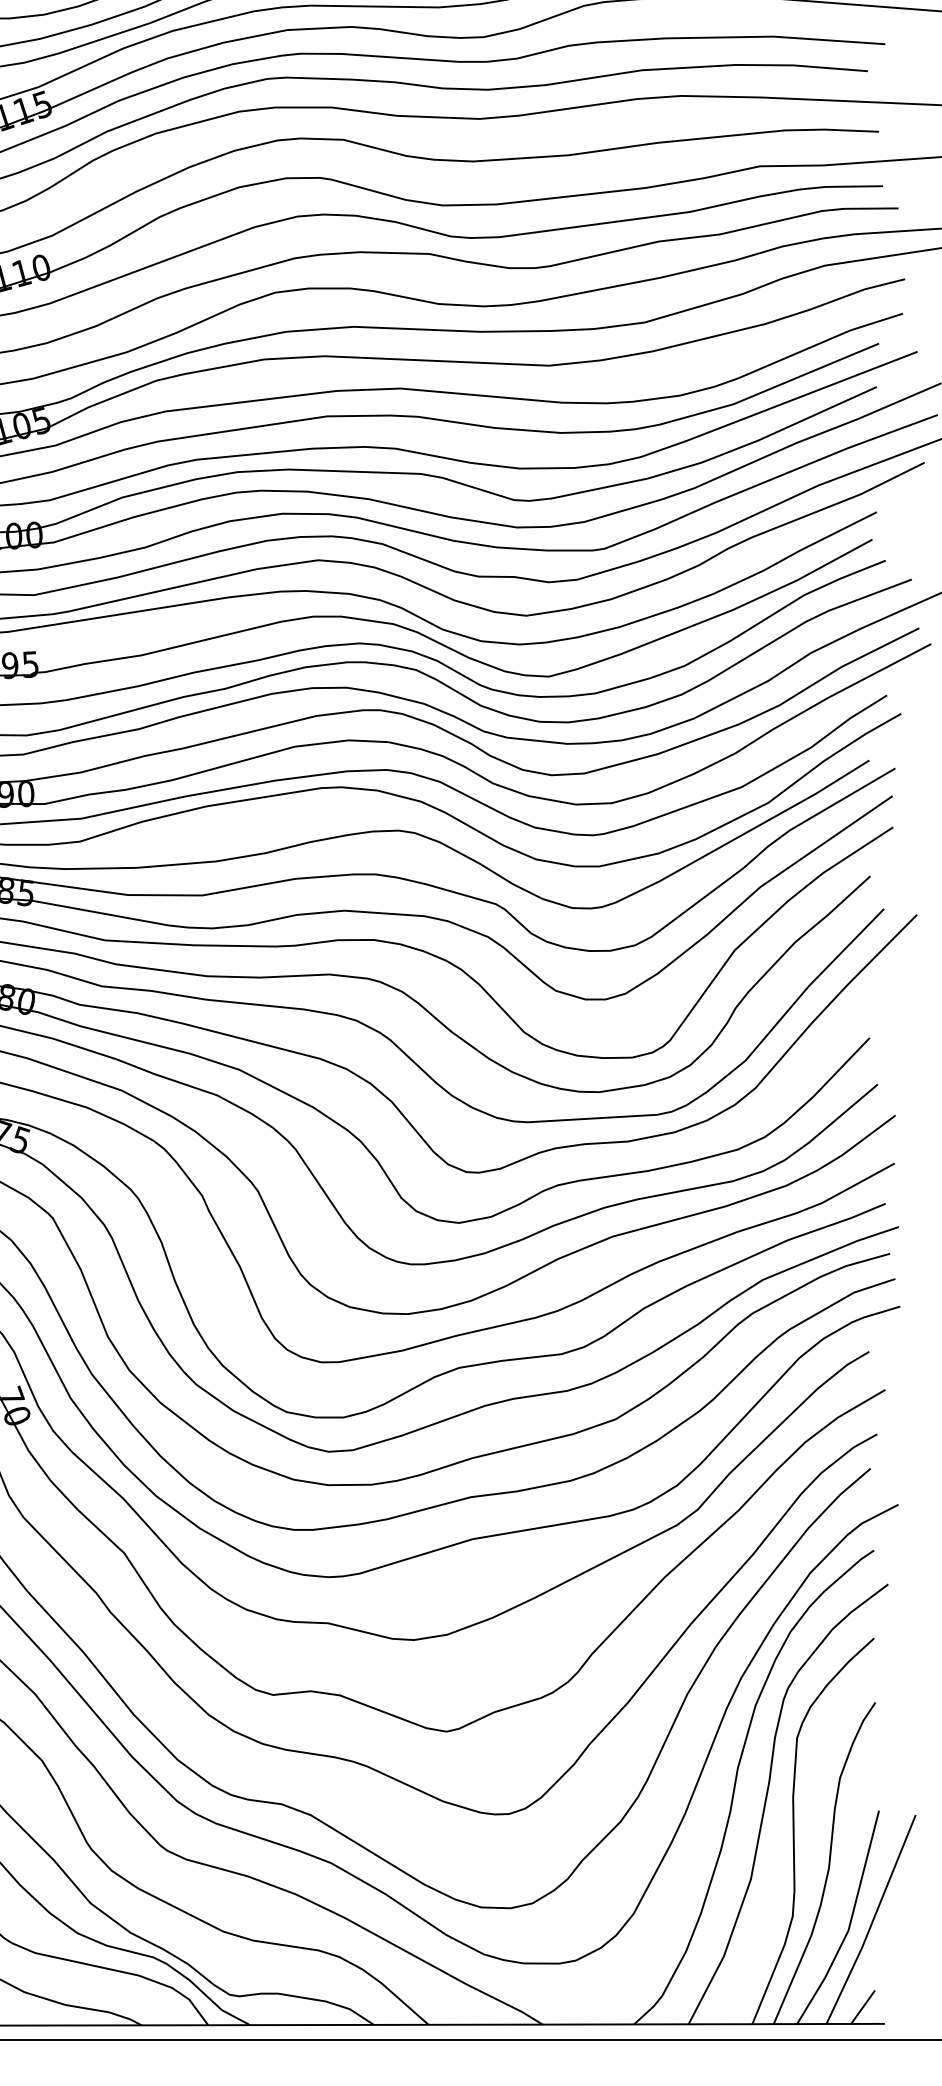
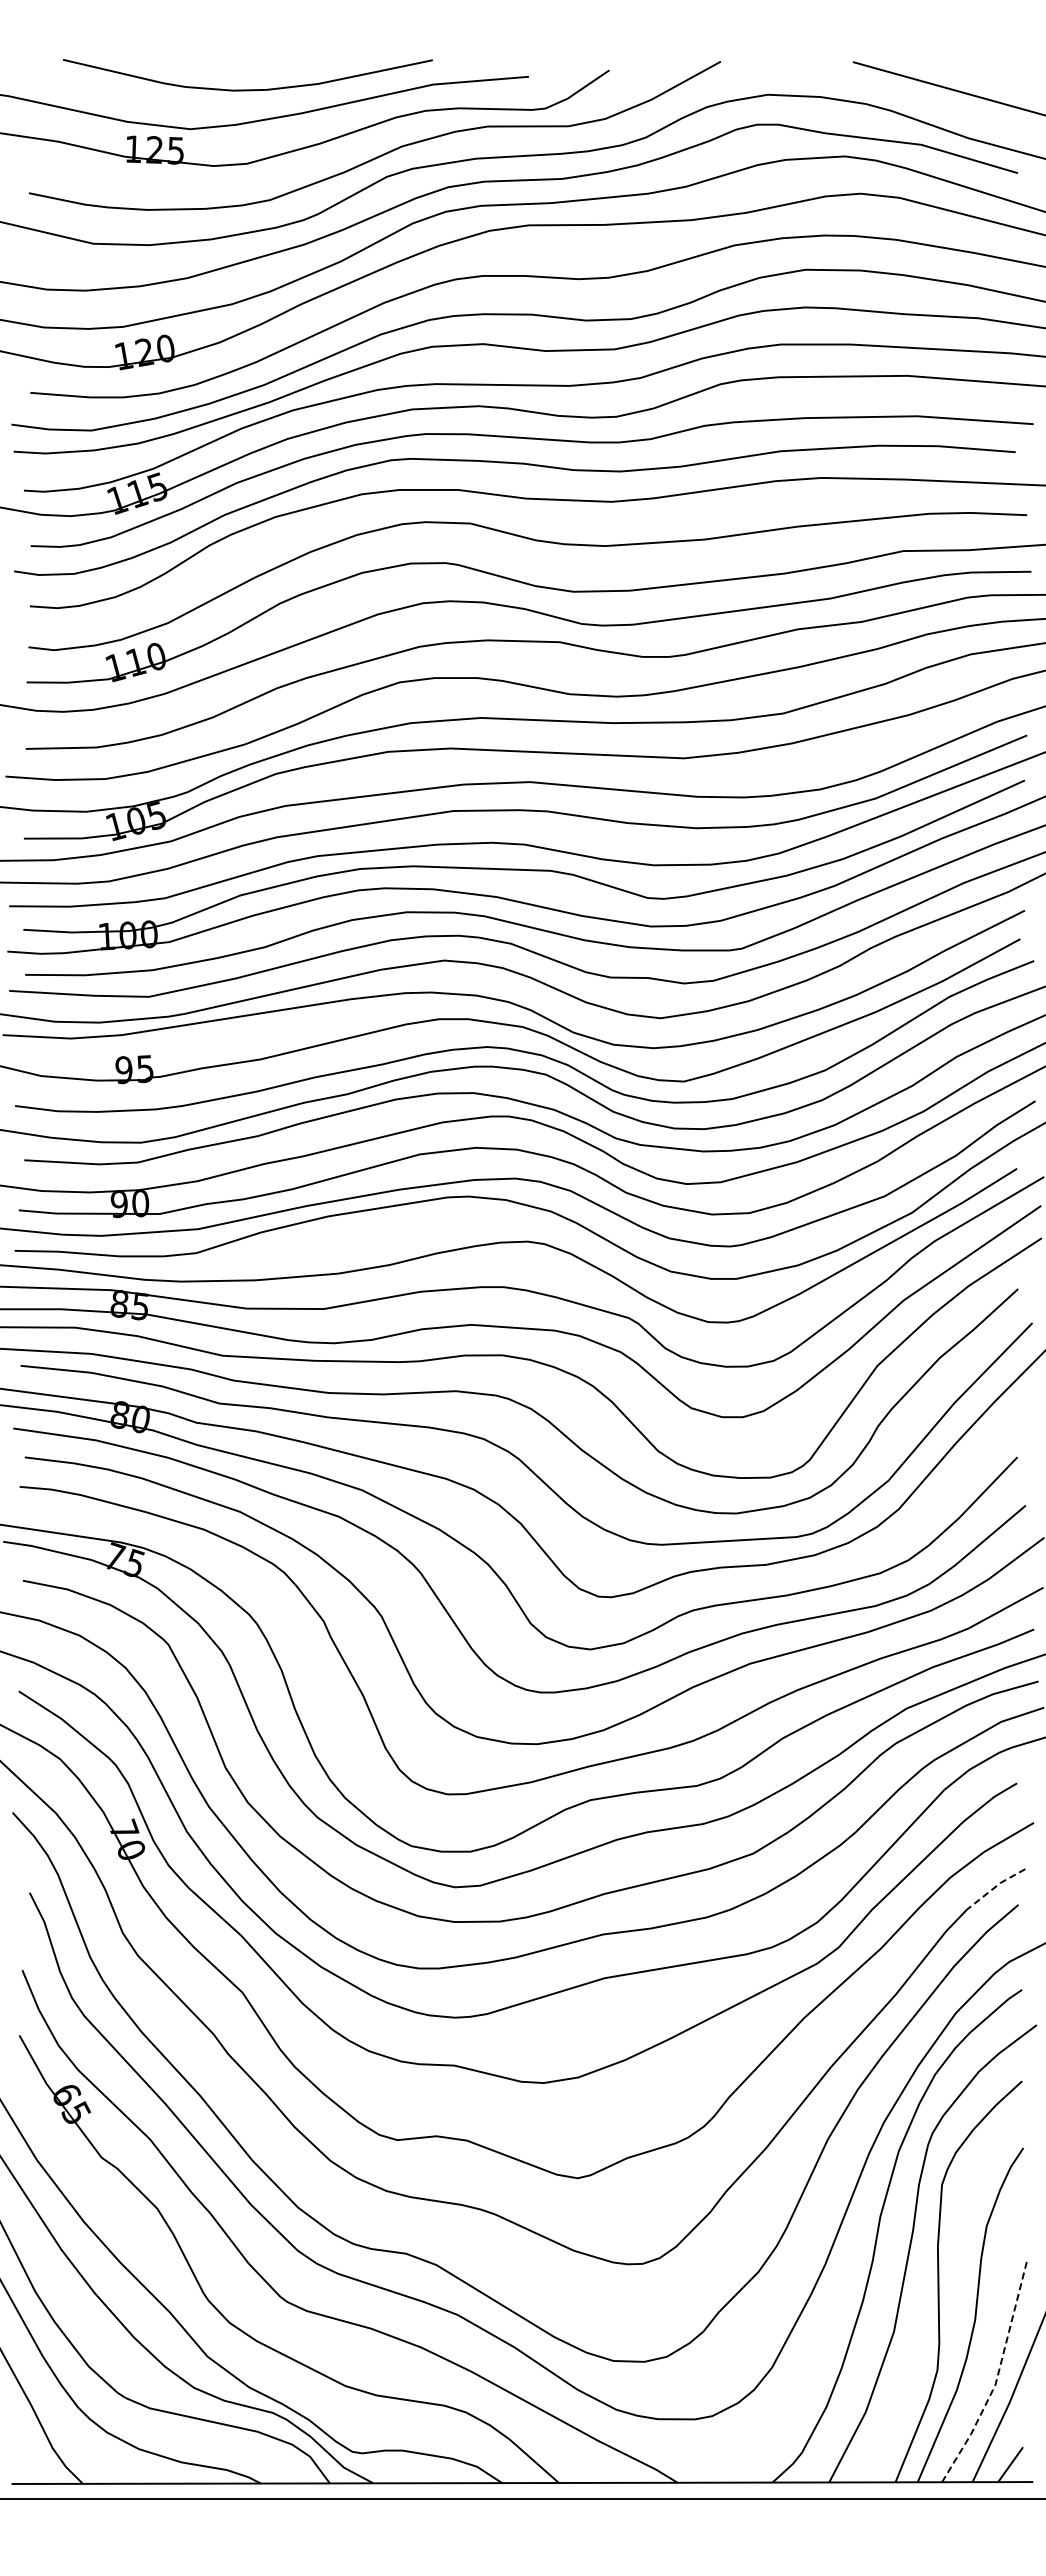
line: (847, 1451) -> (994, 1887), solid -> dashed
line: (850, 1923) -> (997, 2377), solid -> dashed

